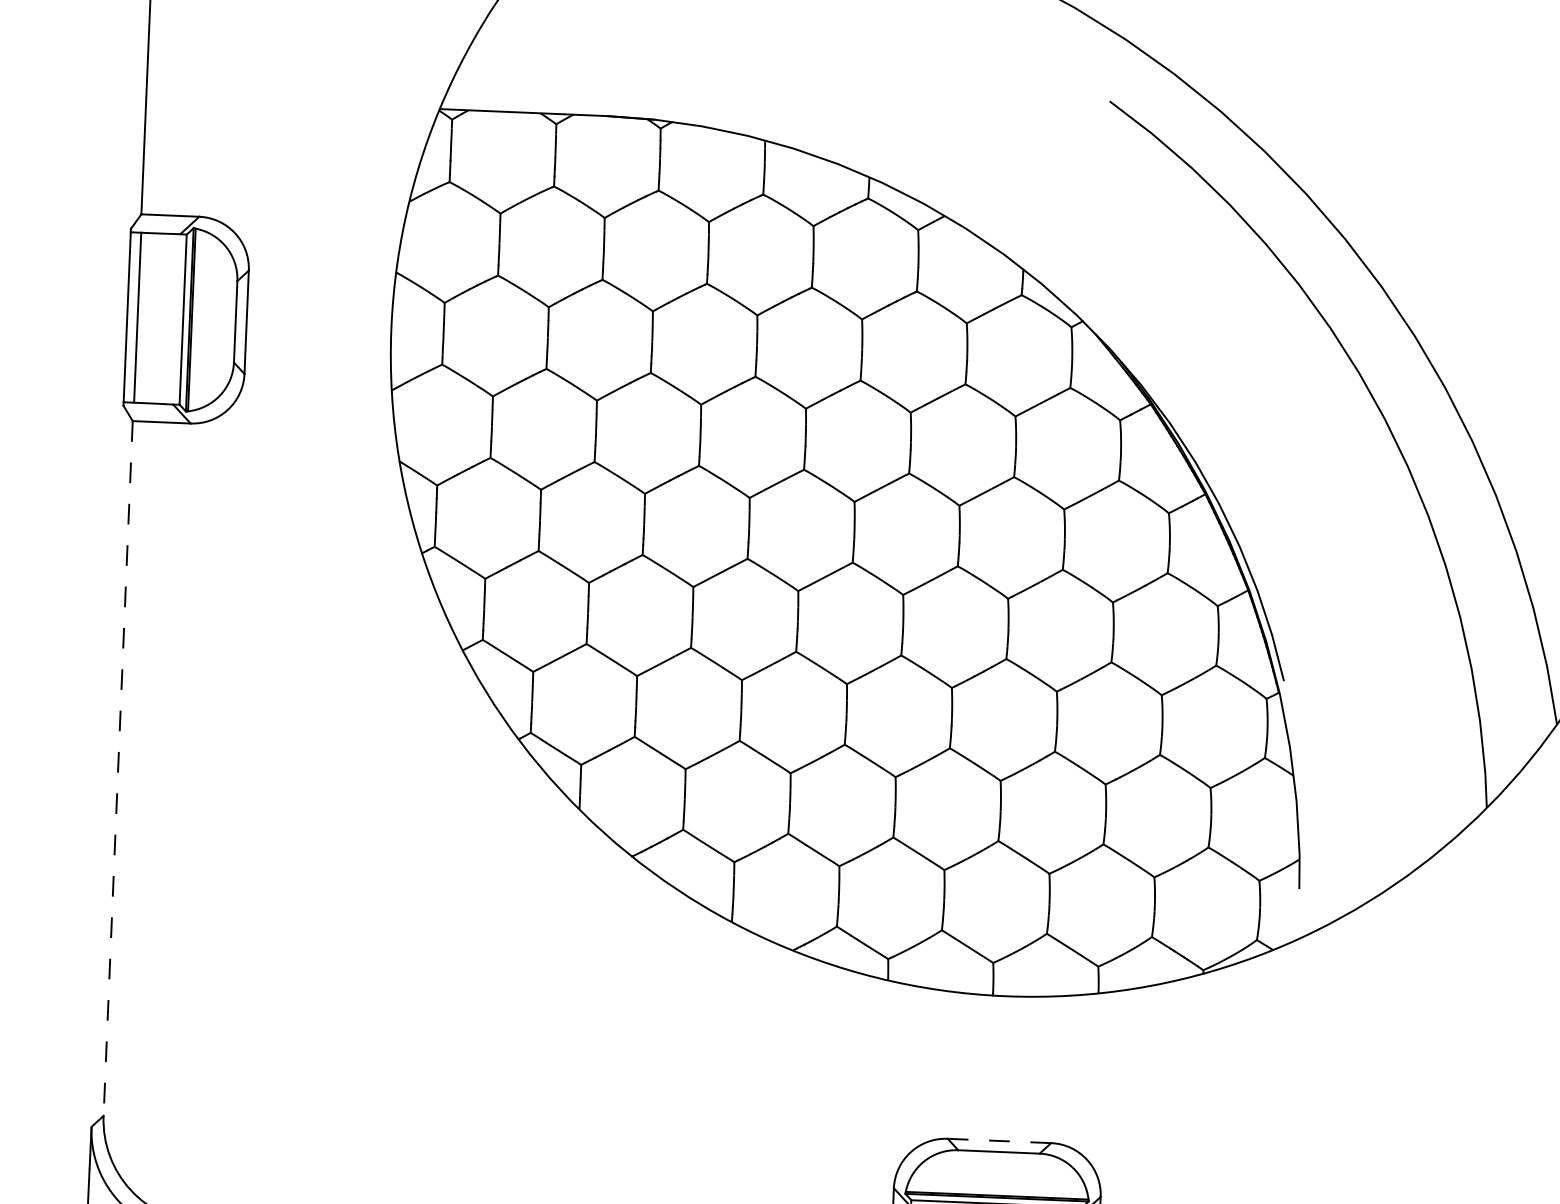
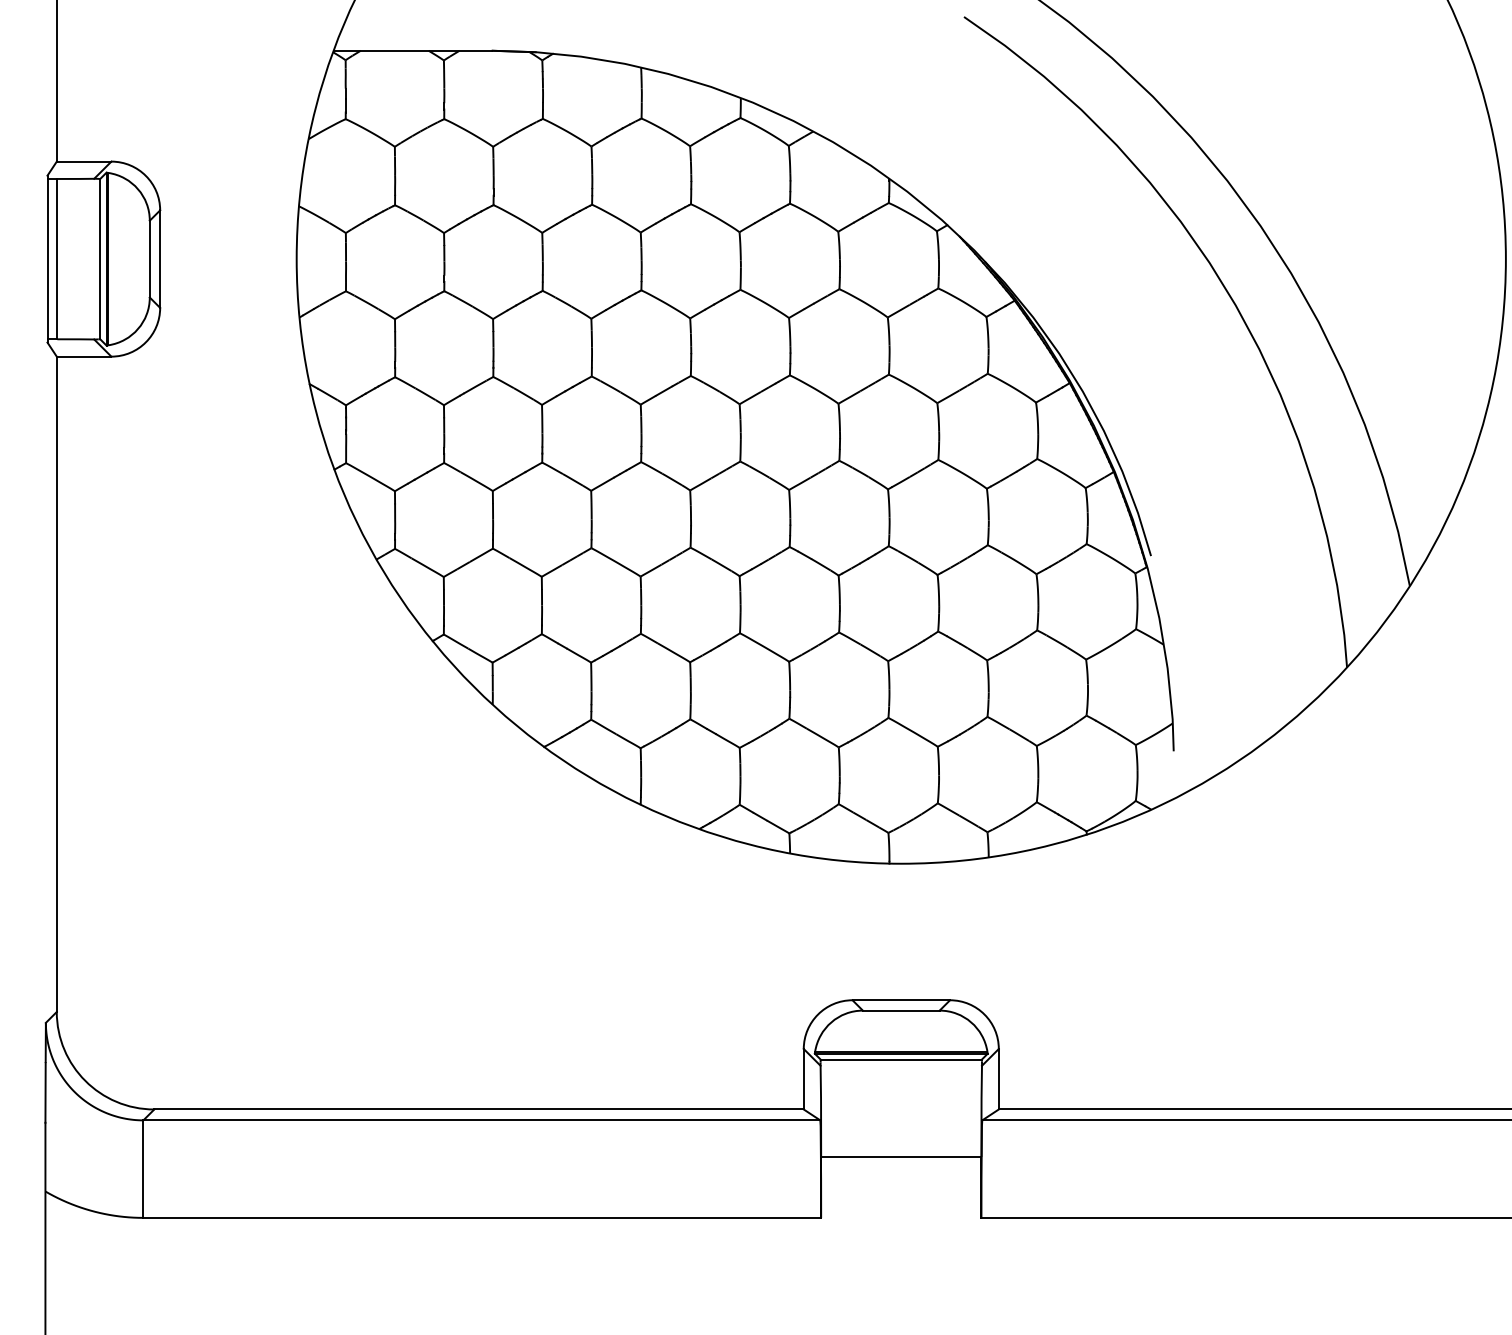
line: (117, 768) -> (56, 684), dashed -> solid
line: (999, 1141) -> (901, 1000), dashed -> solid

